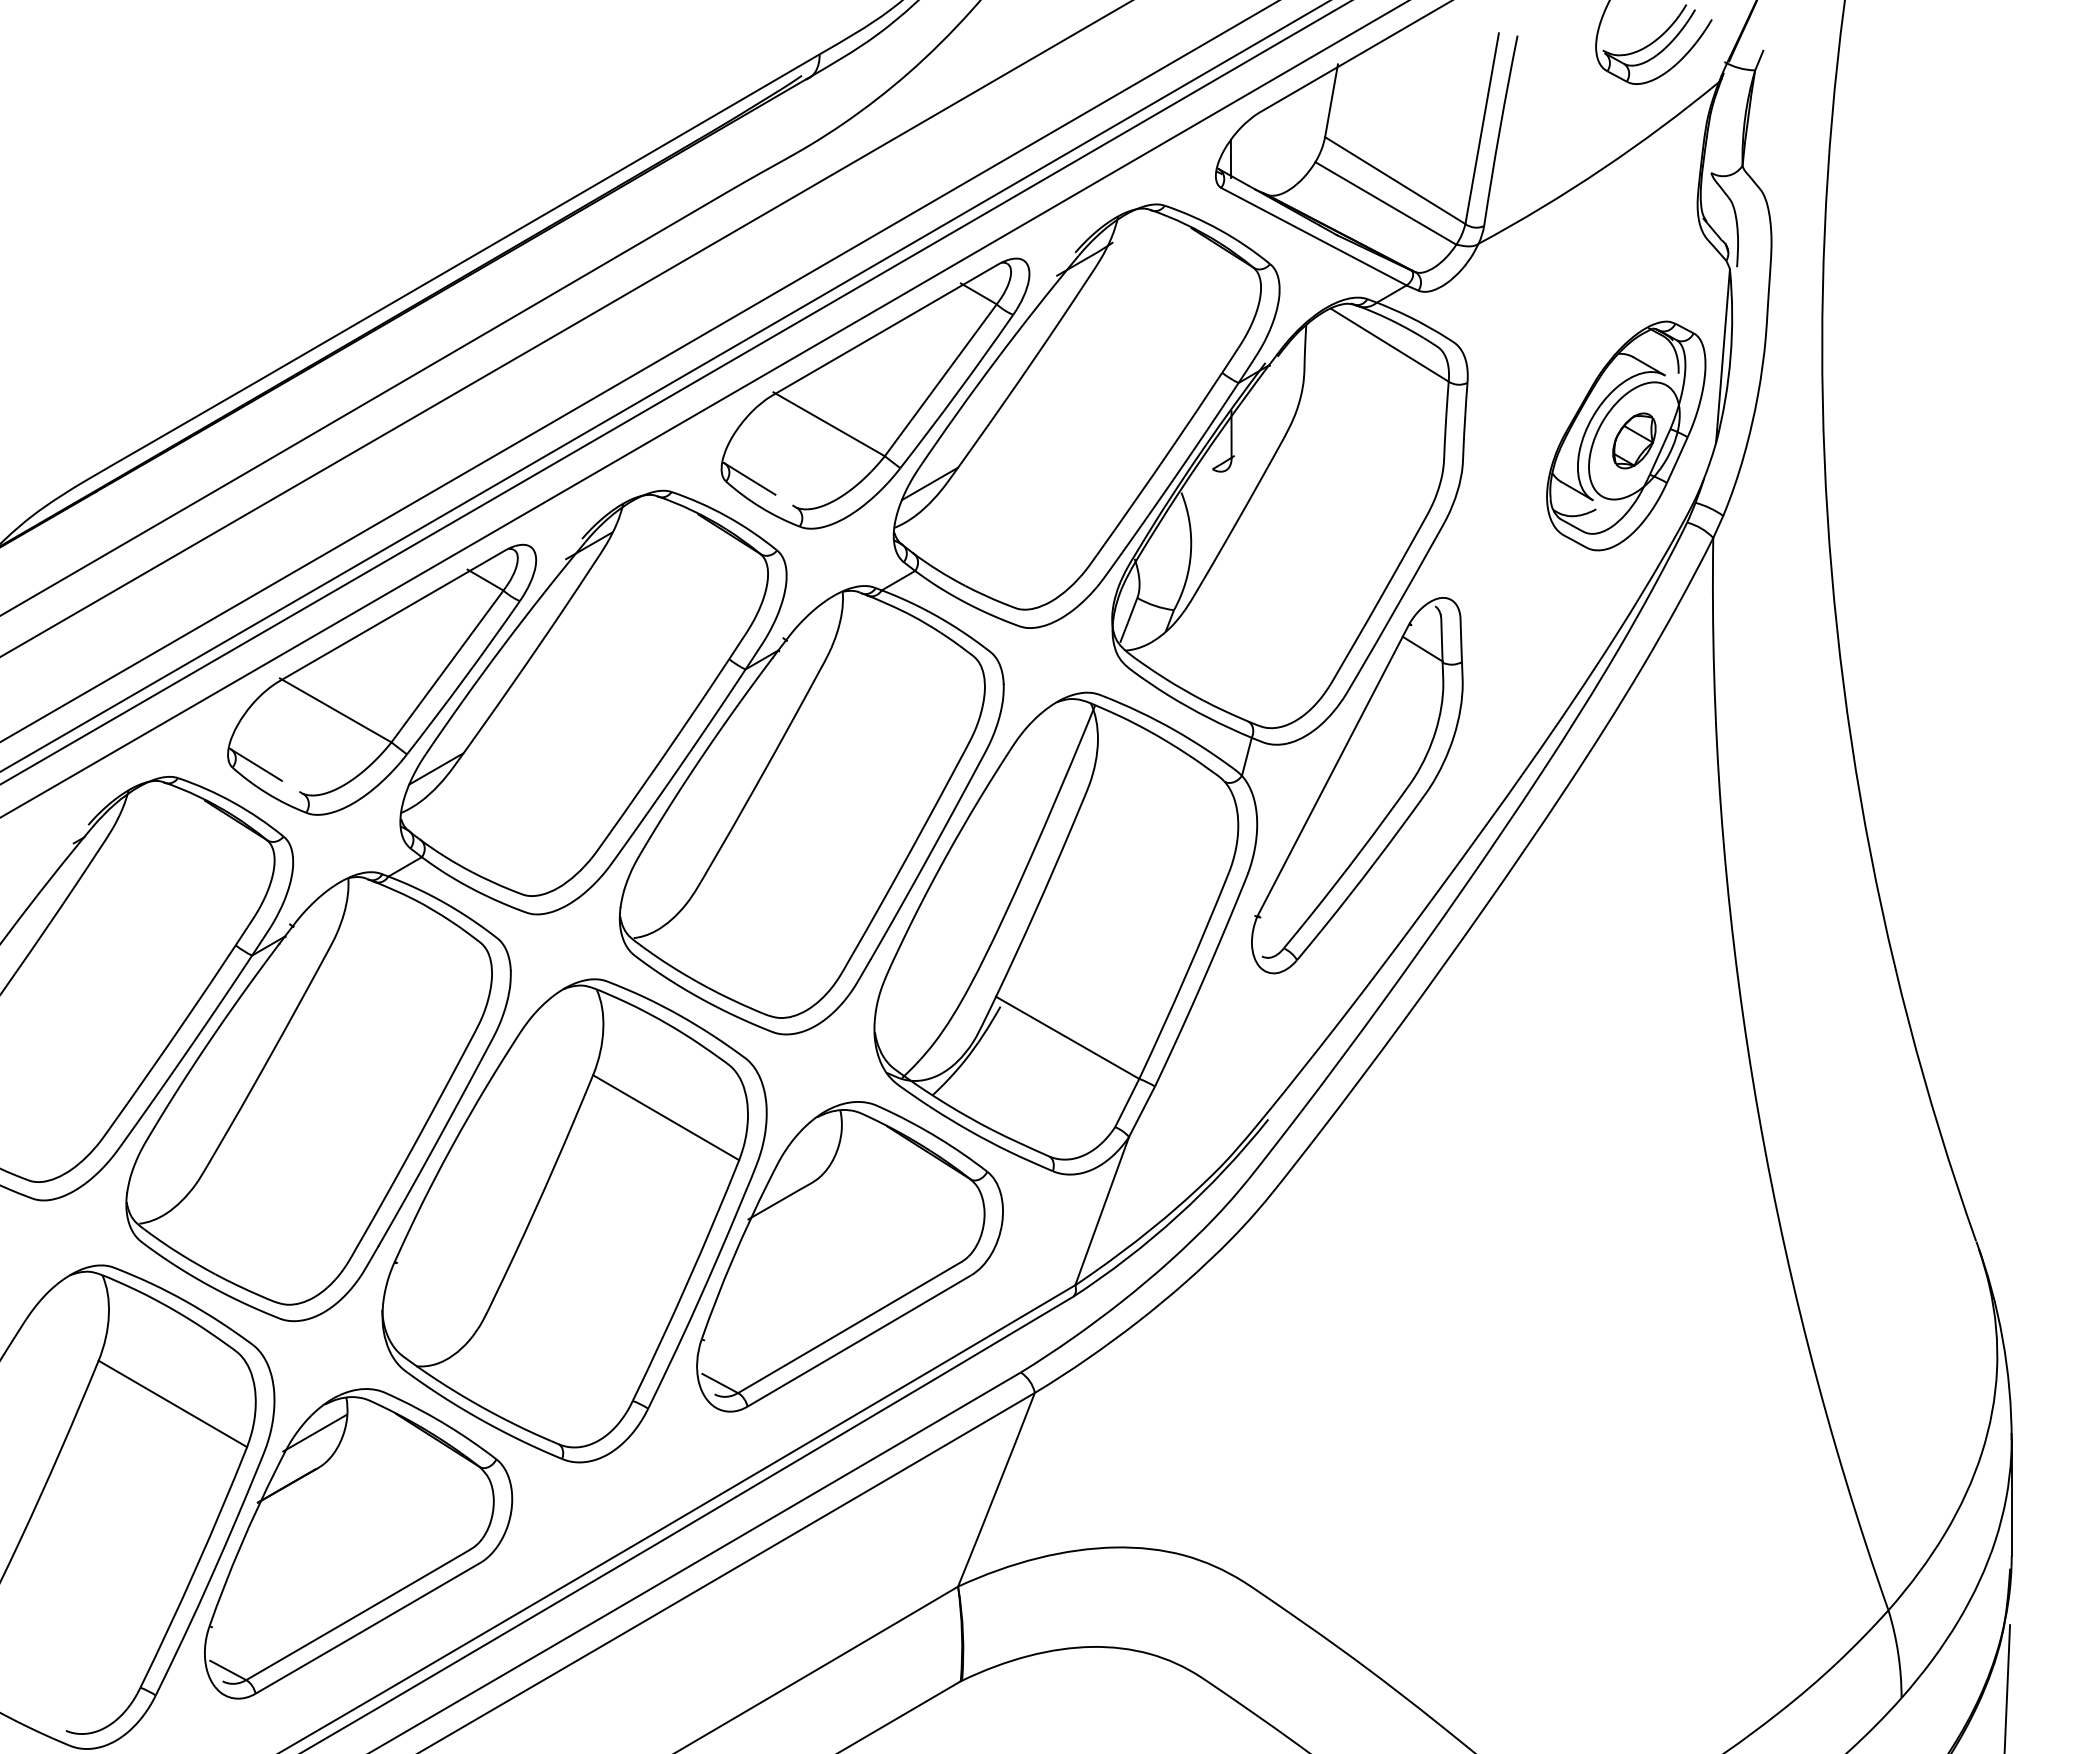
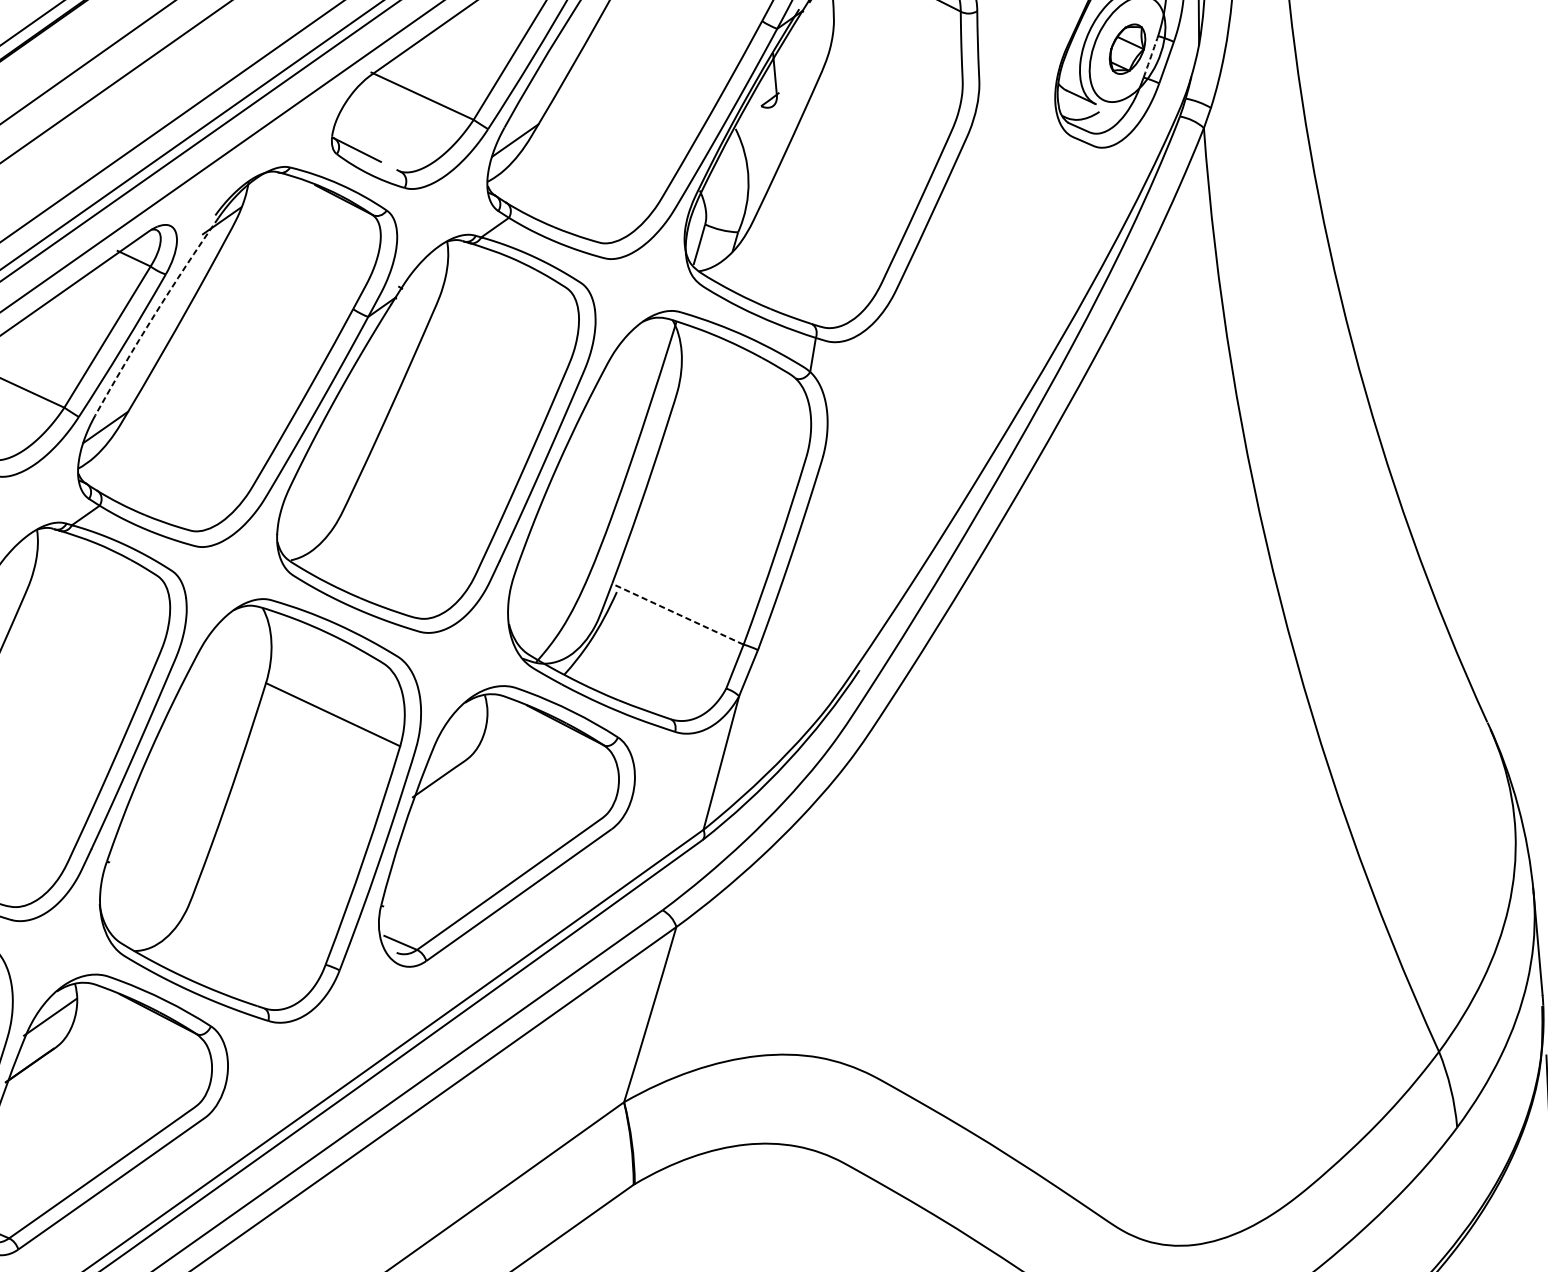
arc: (1660, 451) -> (1151, 56), solid -> dashed
arc: (503, 646) -> (154, 315), solid -> dashed
part: (1357, 785) -> (911, 371), removed
line: (1067, 1037) -> (677, 613), solid -> dashed

